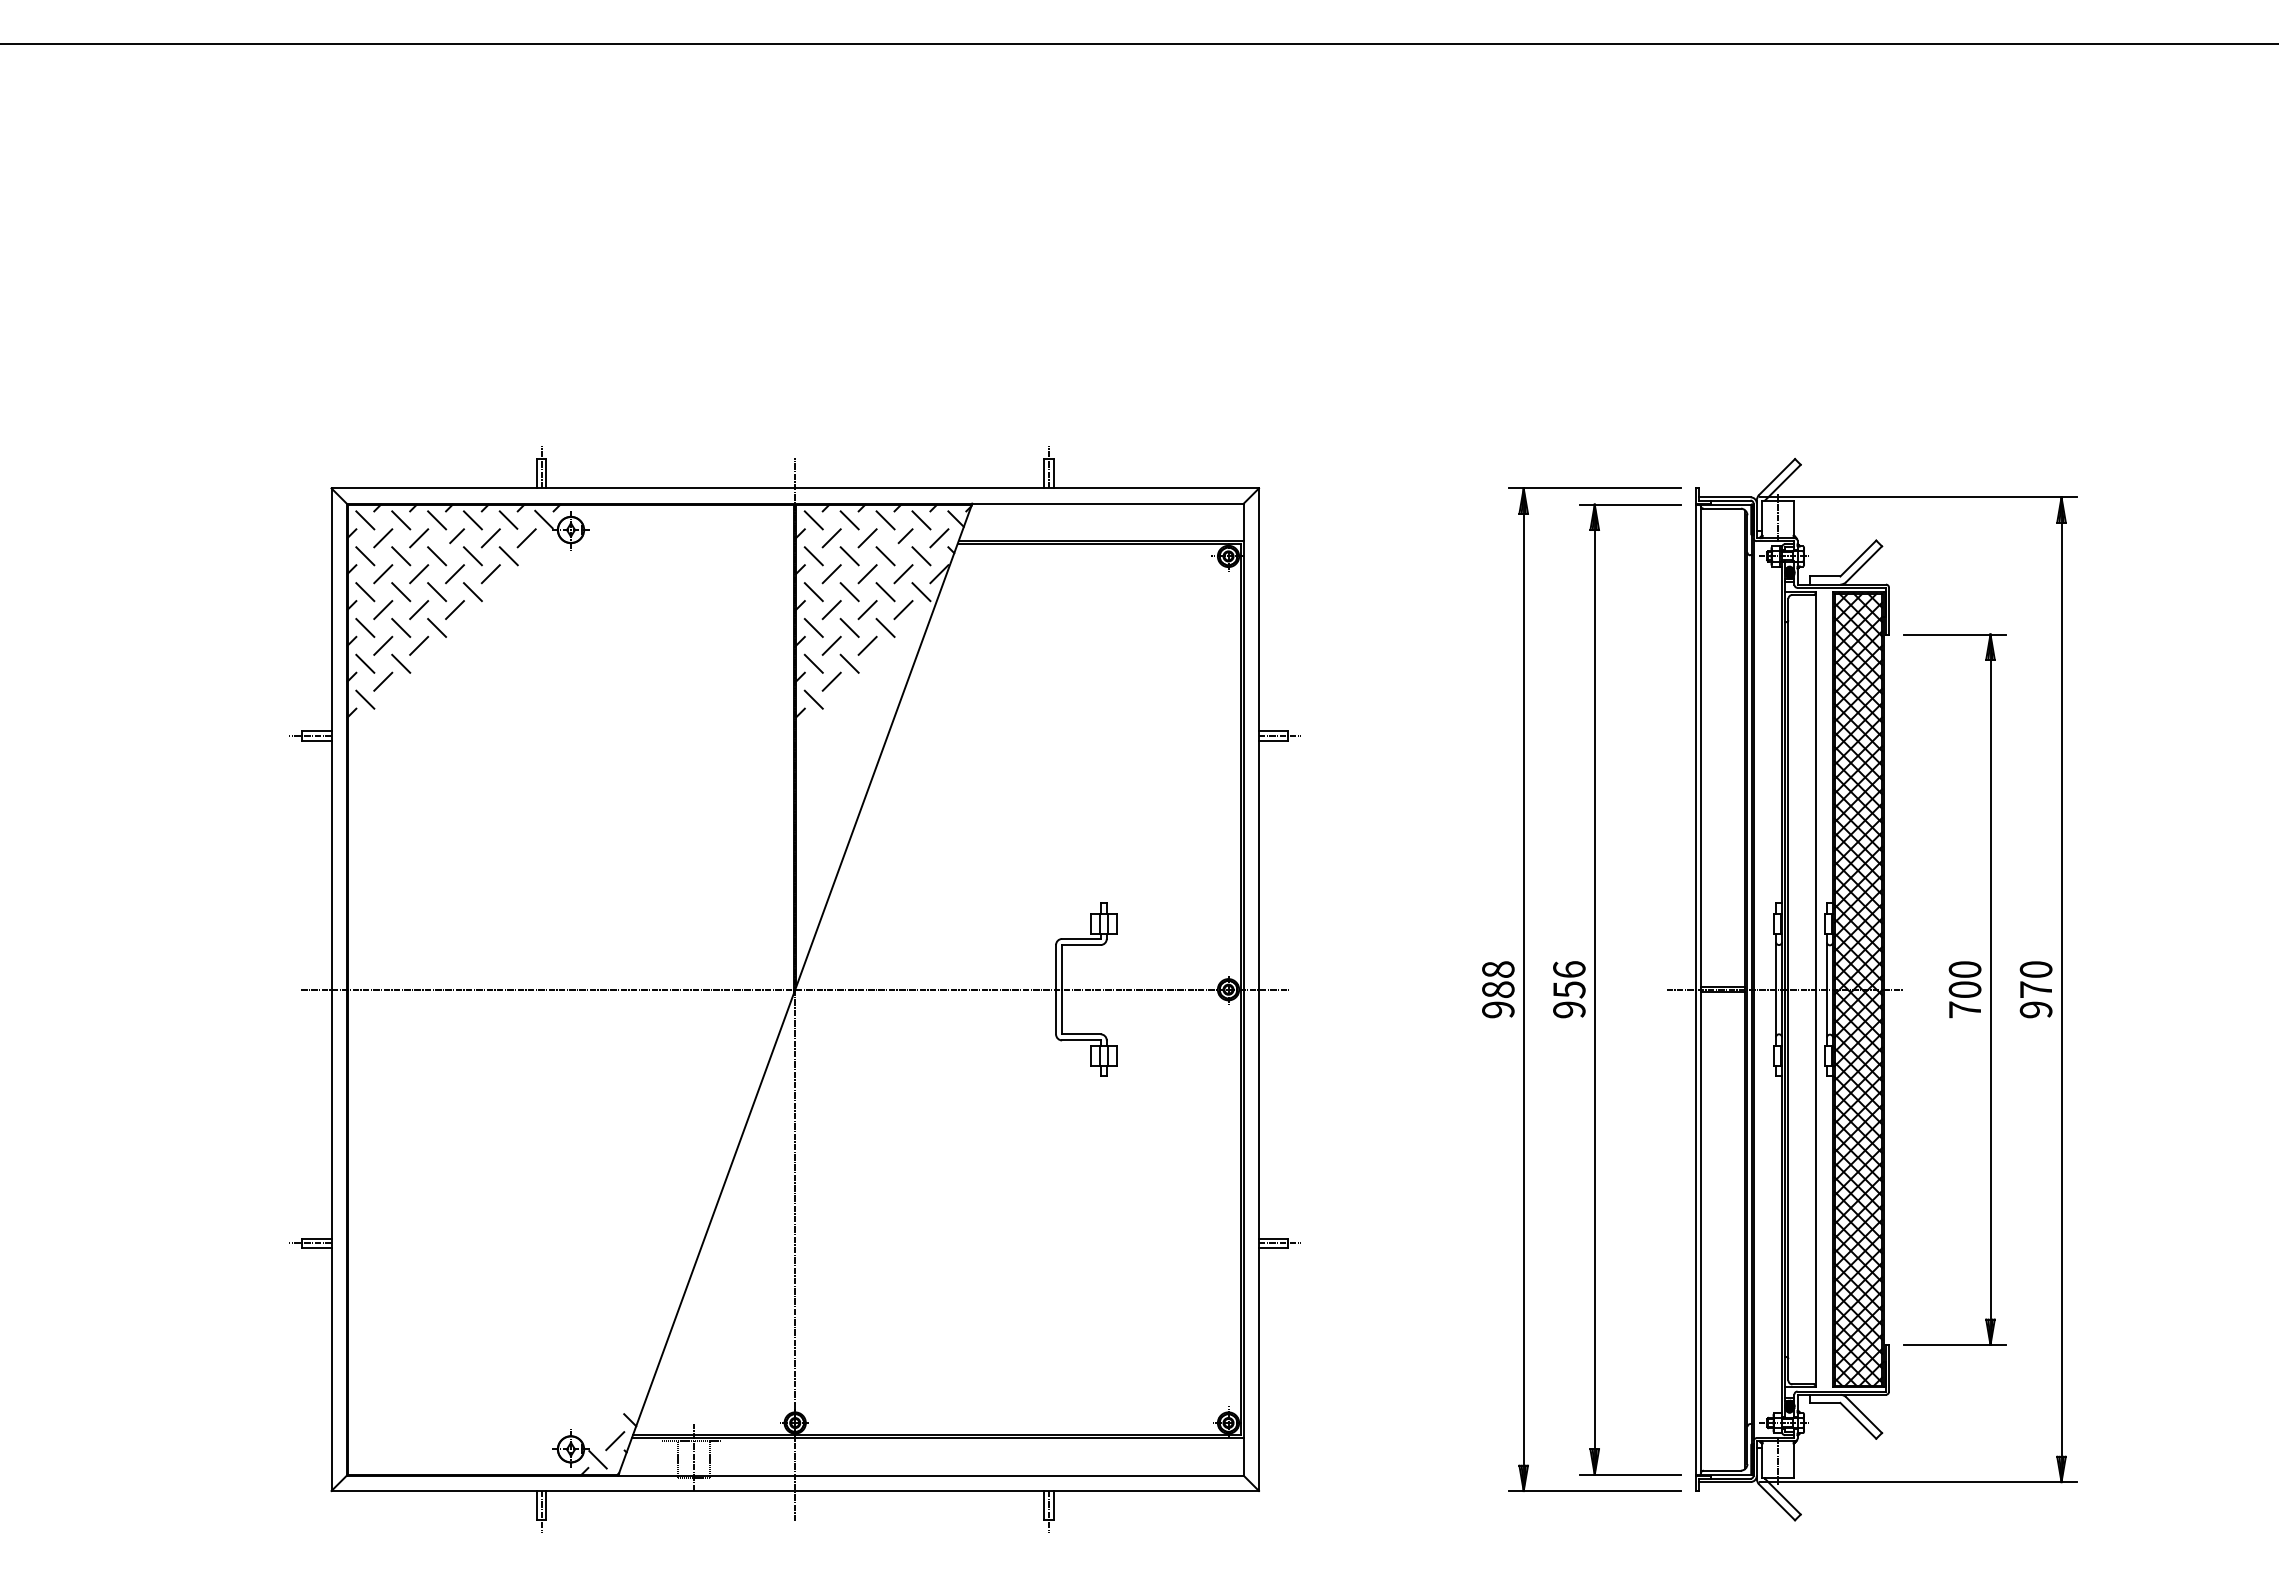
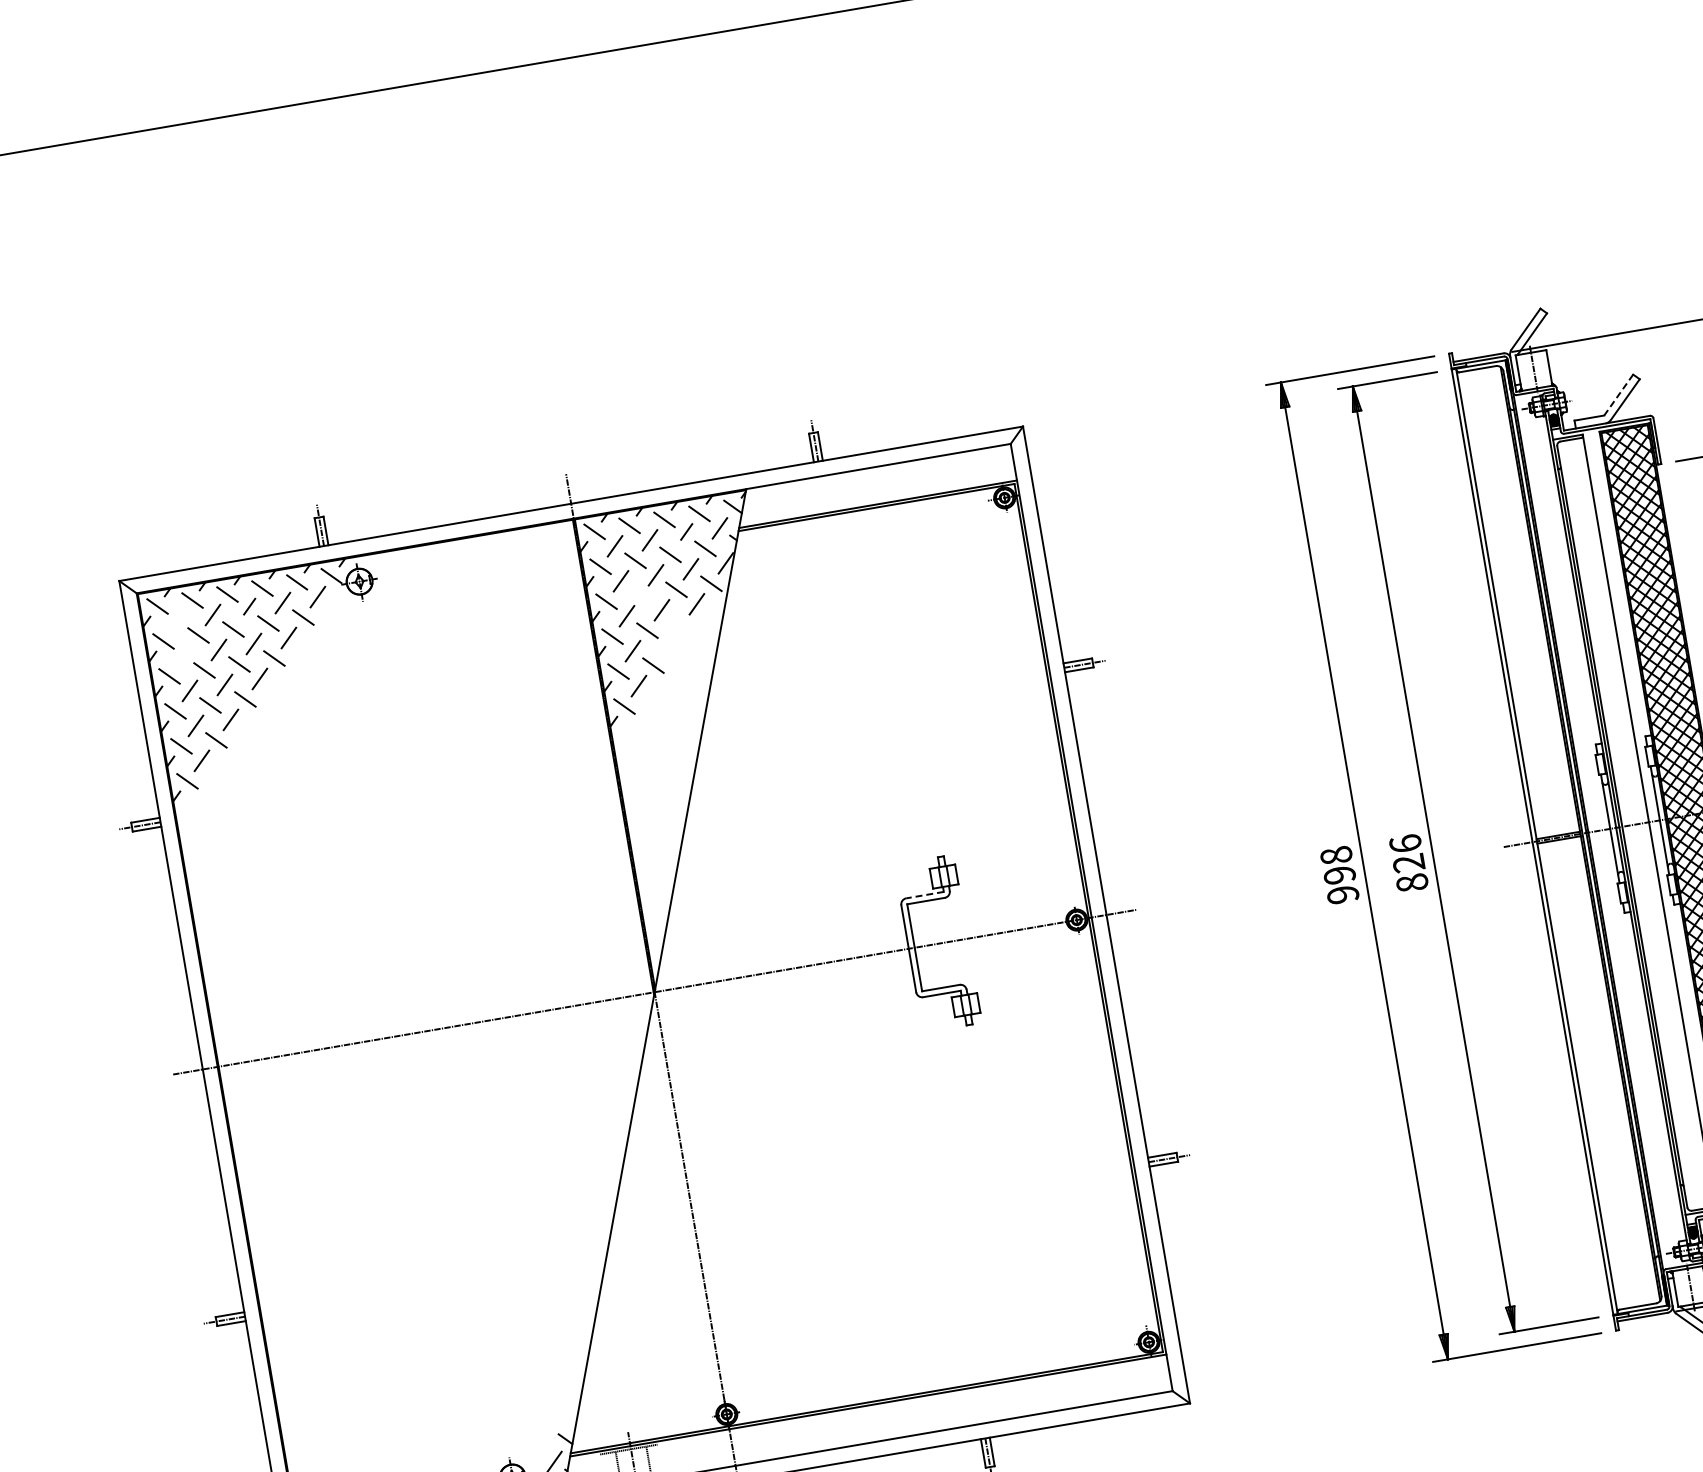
line: (383, 538) -> (178, 621), removed
line: (1858, 558) -> (1618, 395), solid -> dashed
line: (383, 574) -> (184, 656), removed
line: (849, 592) -> (641, 596), removed
line: (885, 627) -> (682, 624), removed
line: (867, 645) -> (667, 644), removed
line: (1080, 938) -> (924, 894), solid -> dashed
text: (1498, 989) -> (1339, 874), 988 -> 998
text: (1569, 999) -> (1410, 872), 956 -> 826

